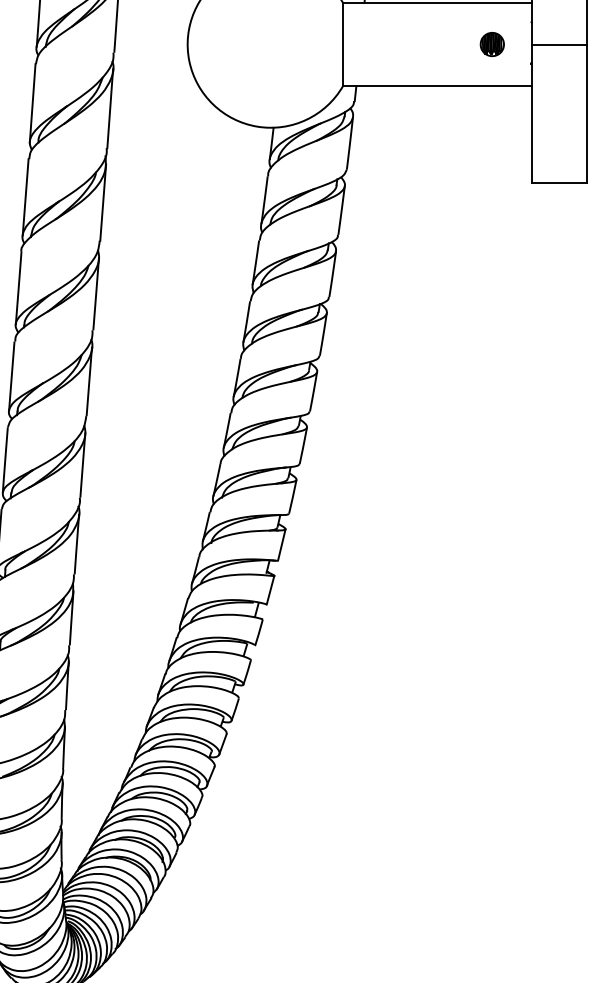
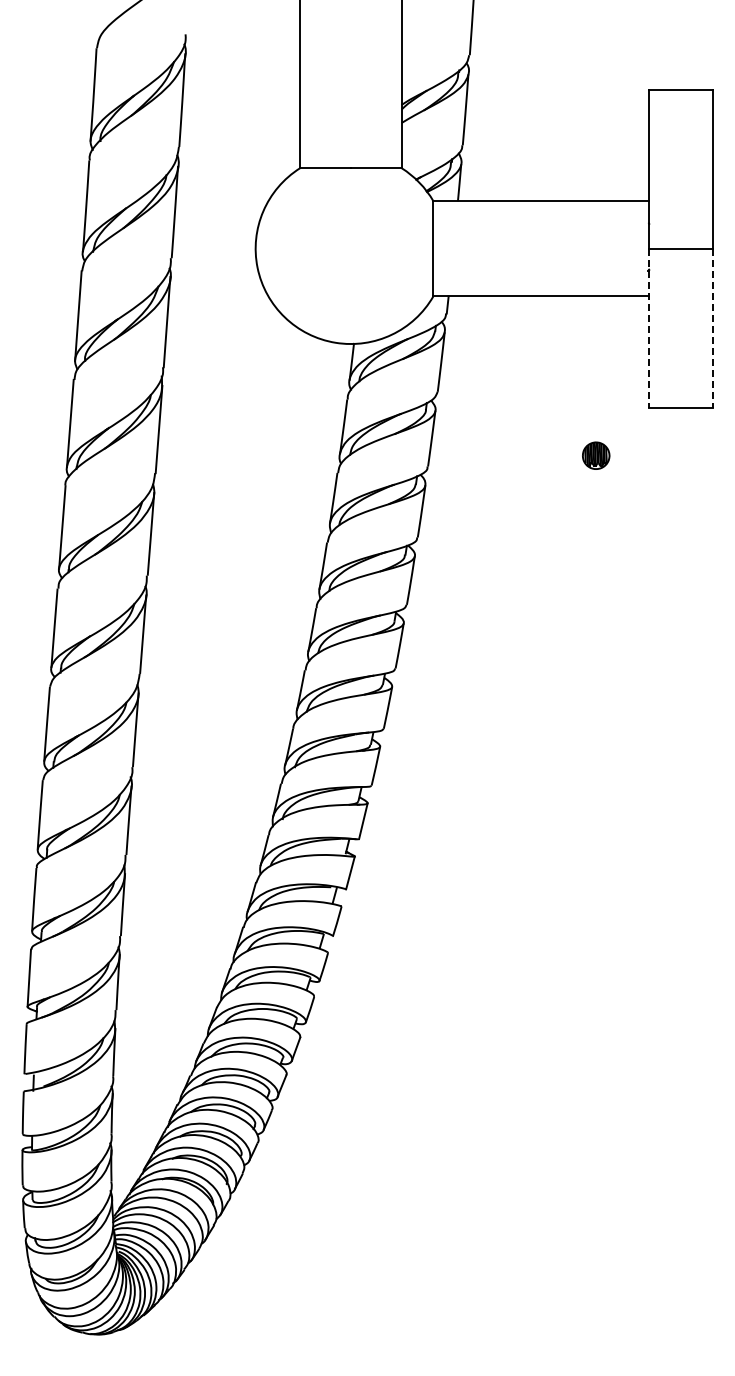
part: (492, 44) -> (596, 455), moved
line: (531, 114) -> (649, 328), solid -> dashed
line: (587, 114) -> (712, 328), solid -> dashed

